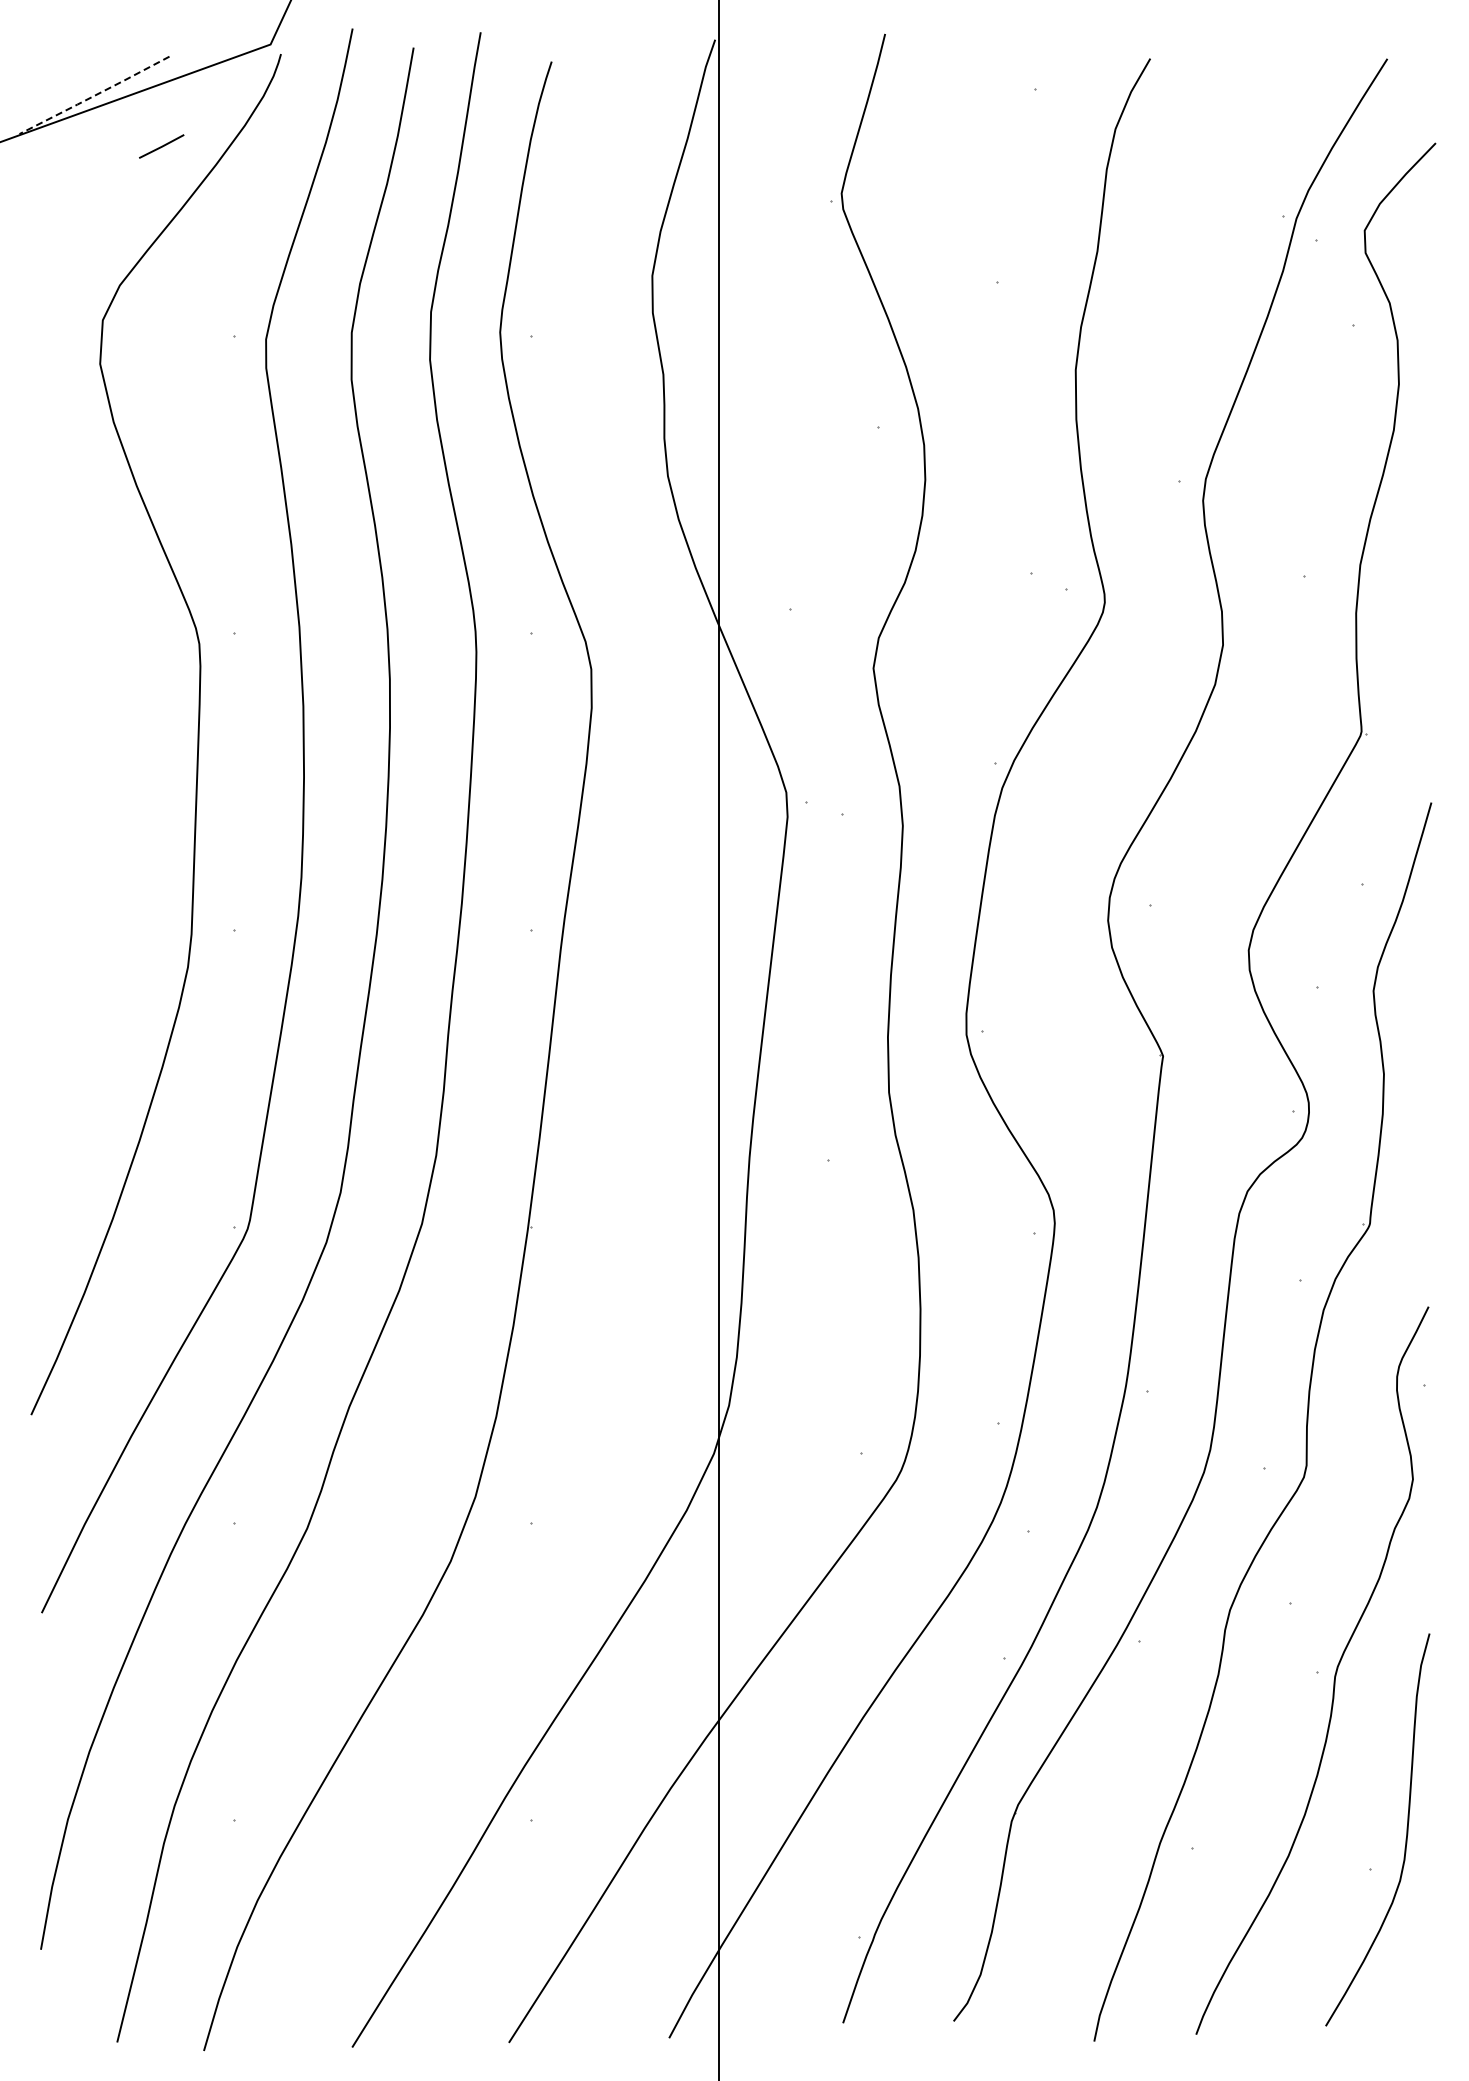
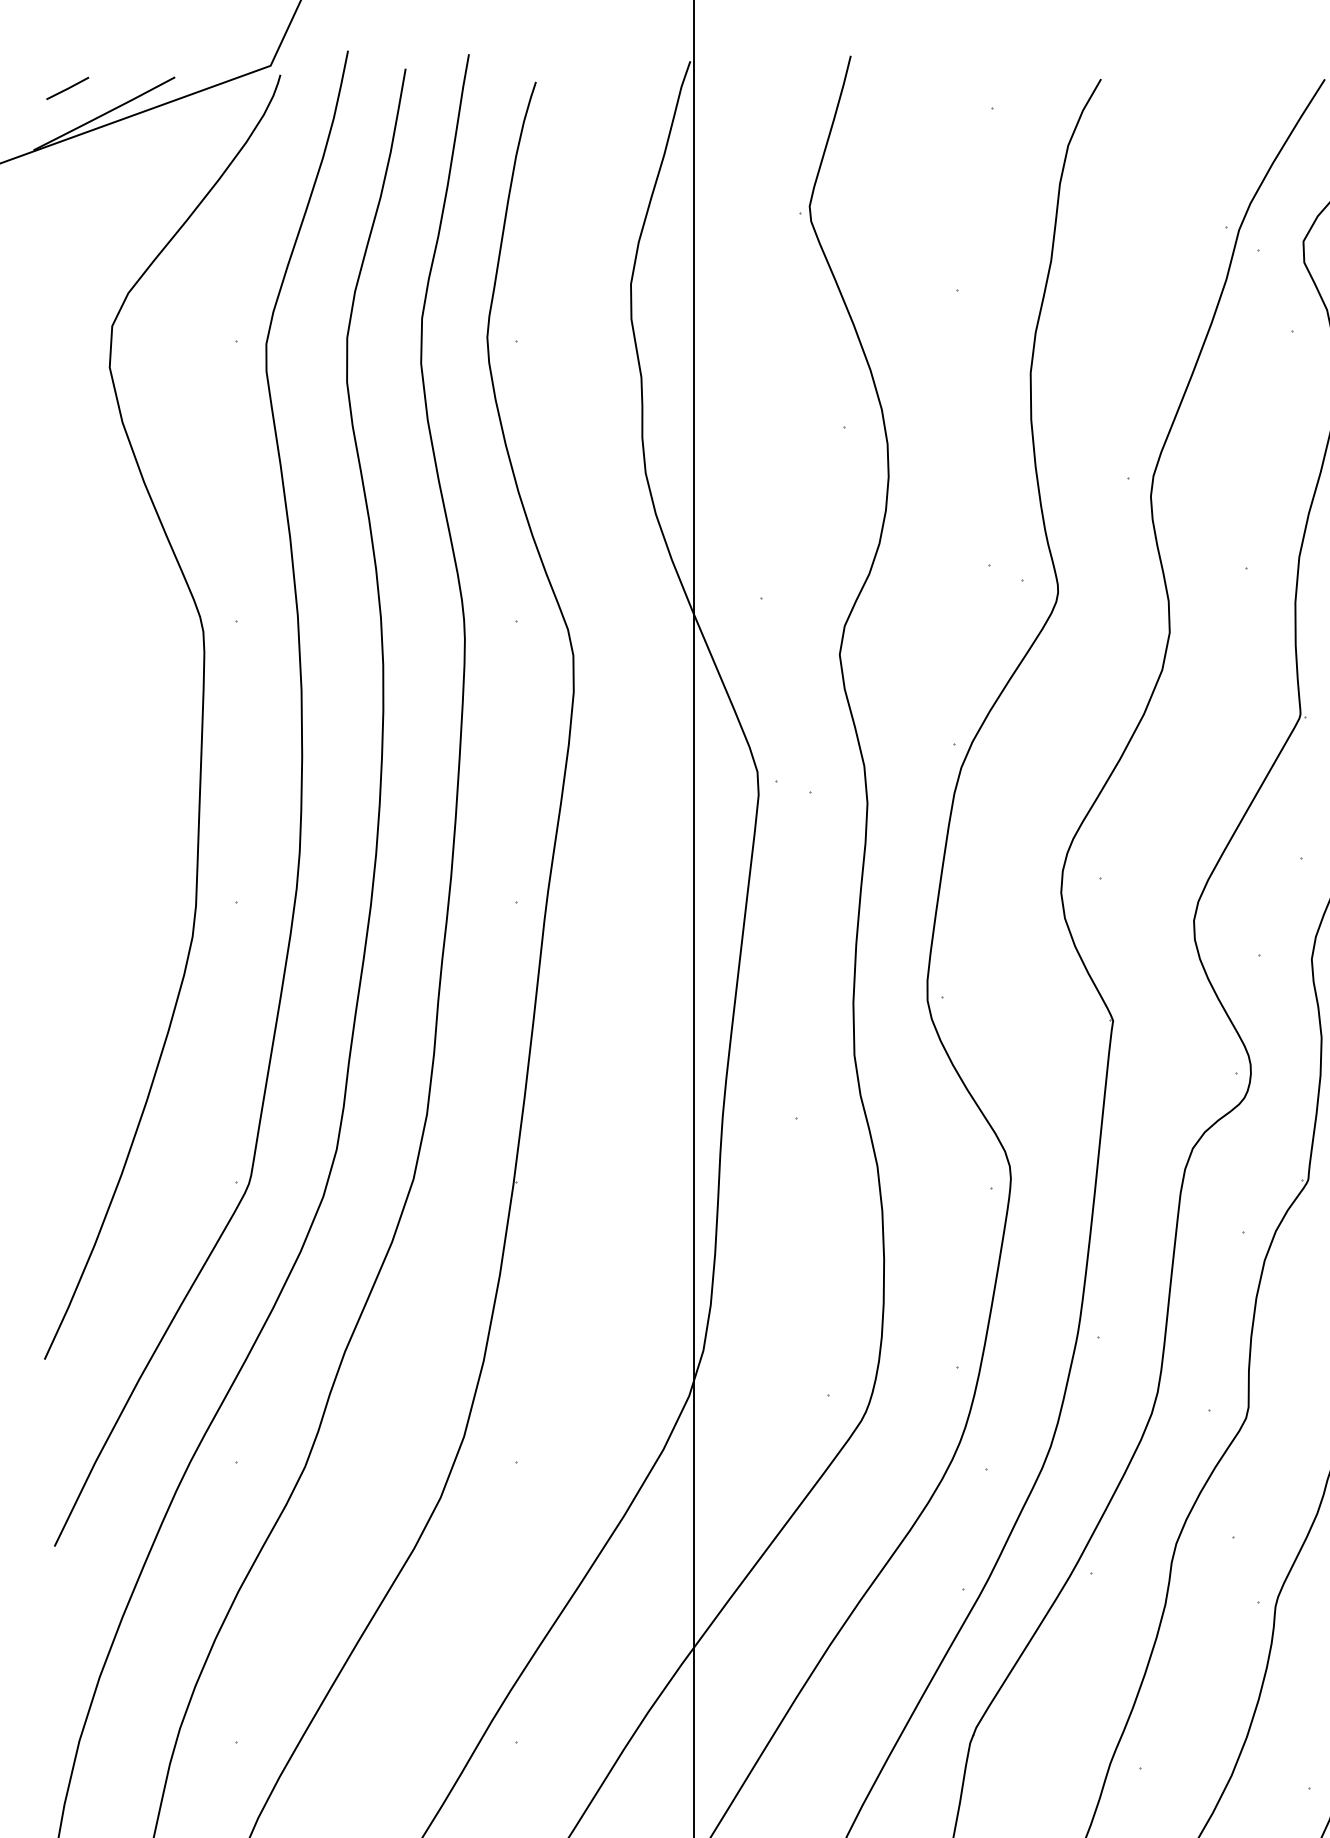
line: (94, 96) -> (104, 114), dashed -> solid
line: (161, 146) -> (67, 88), moved

